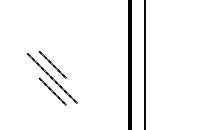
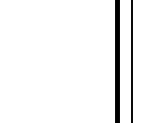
line: (52, 64) -> (39, 48), removed
line: (52, 78) -> (39, 62), removed
line: (52, 91) -> (39, 75), removed

